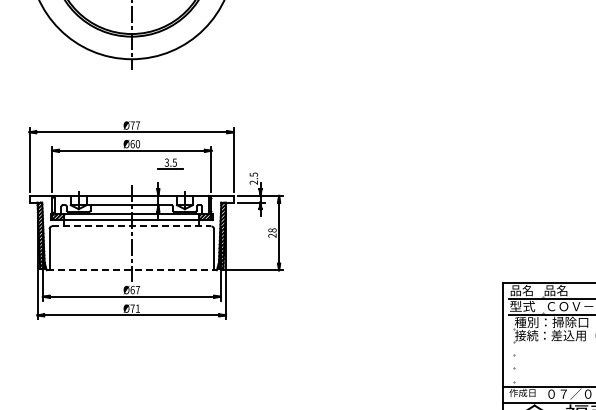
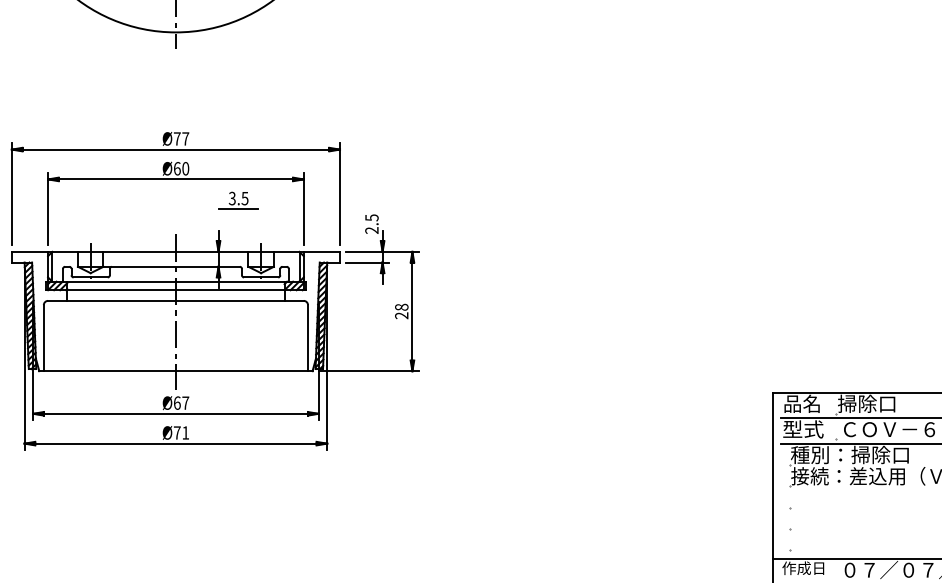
line: (131, 226) -> (175, 300), dashed -> solid
line: (132, 270) -> (177, 371), dashed -> solid
text: (561, 290) -> (865, 403), 品名 -> 掃除口

